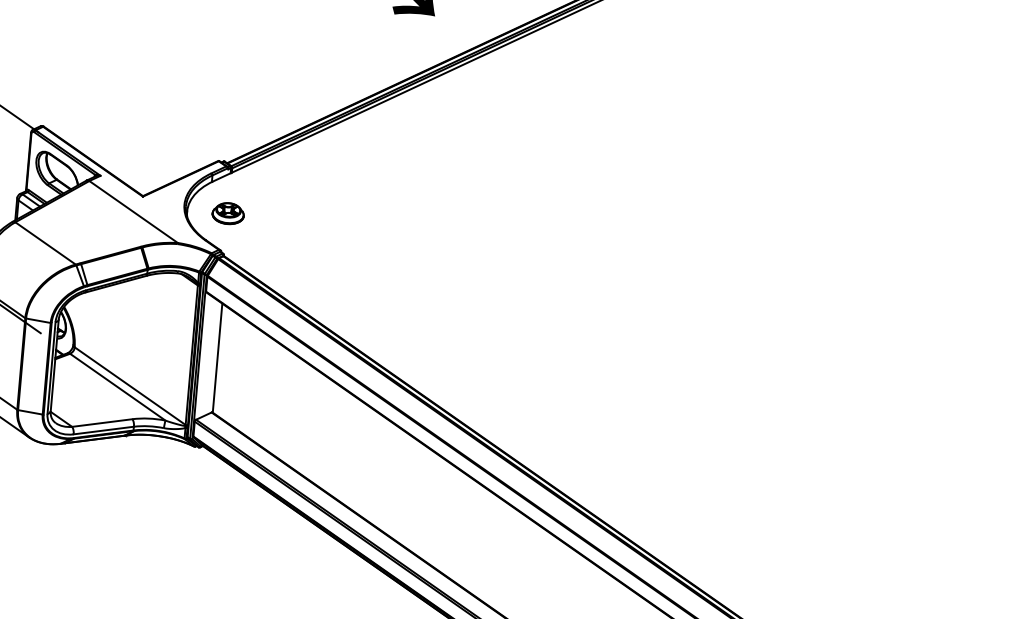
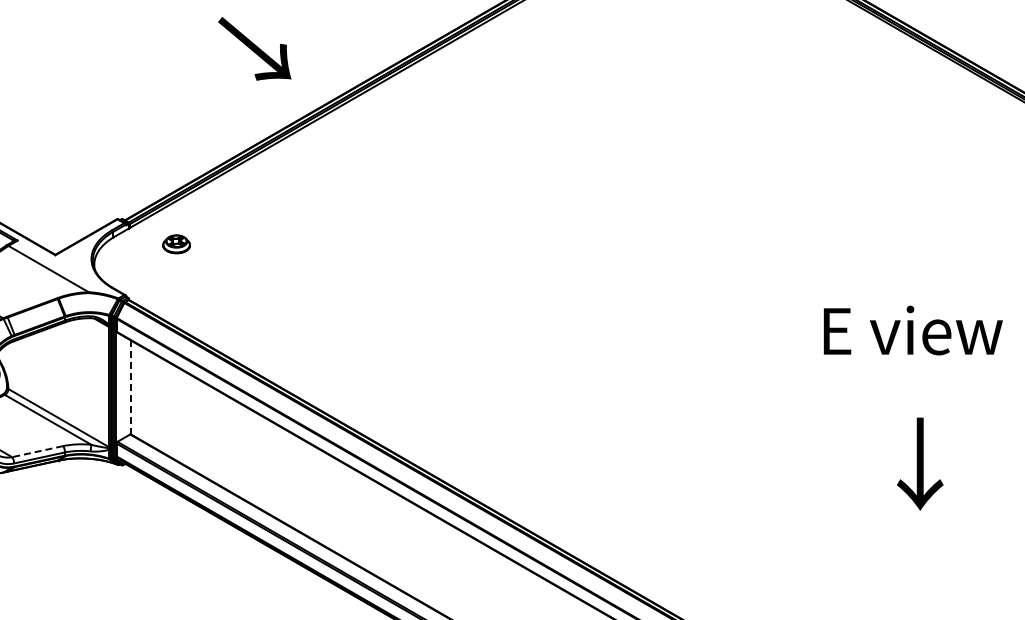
part: (228, 213) -> (176, 244), moved
line: (217, 358) -> (131, 387), solid -> dashed
line: (102, 422) -> (37, 451), solid -> dashed

